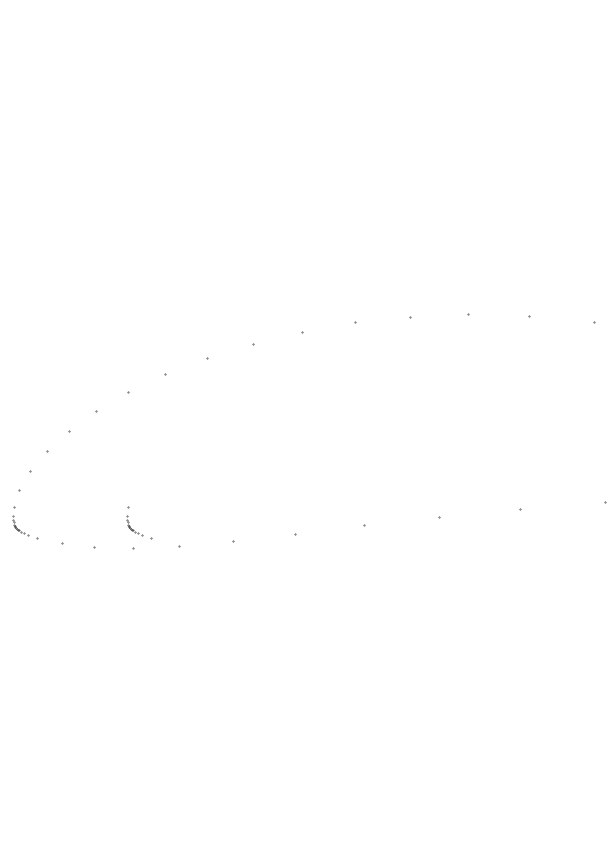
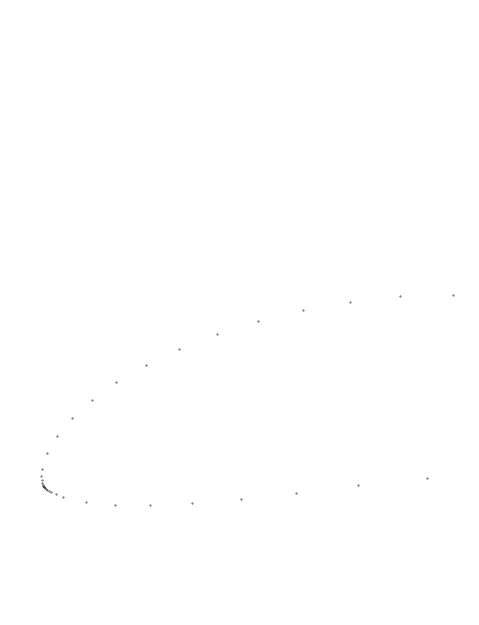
part: (133, 529) -> (150, 488), removed

